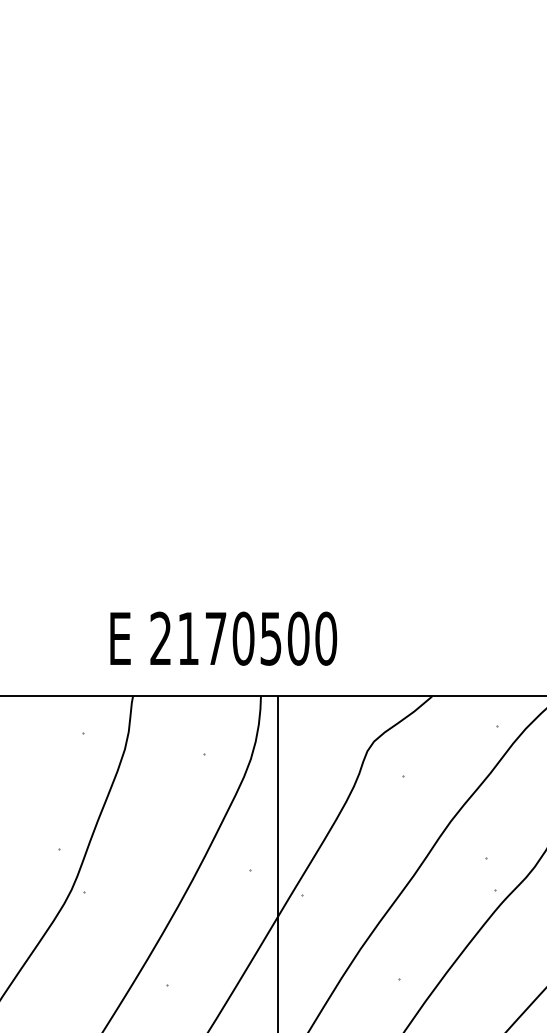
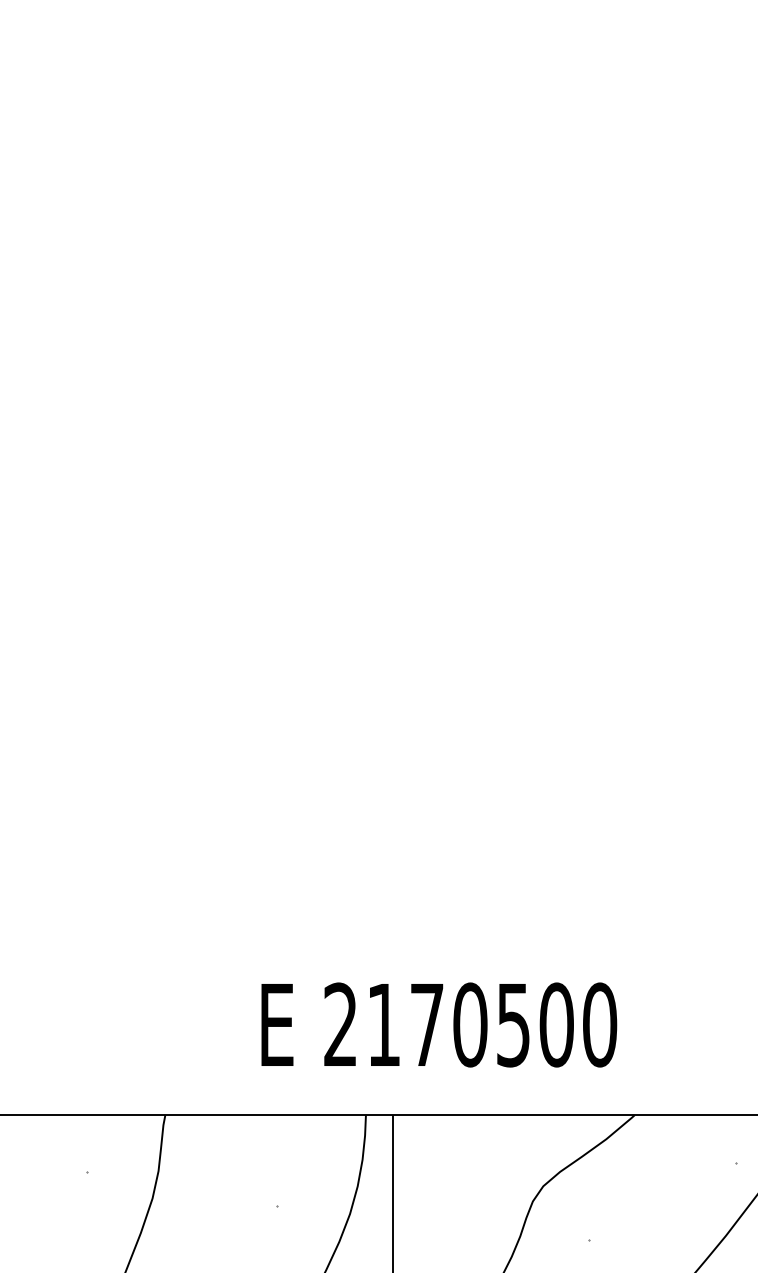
text: (223, 638) -> (438, 1024), moved

